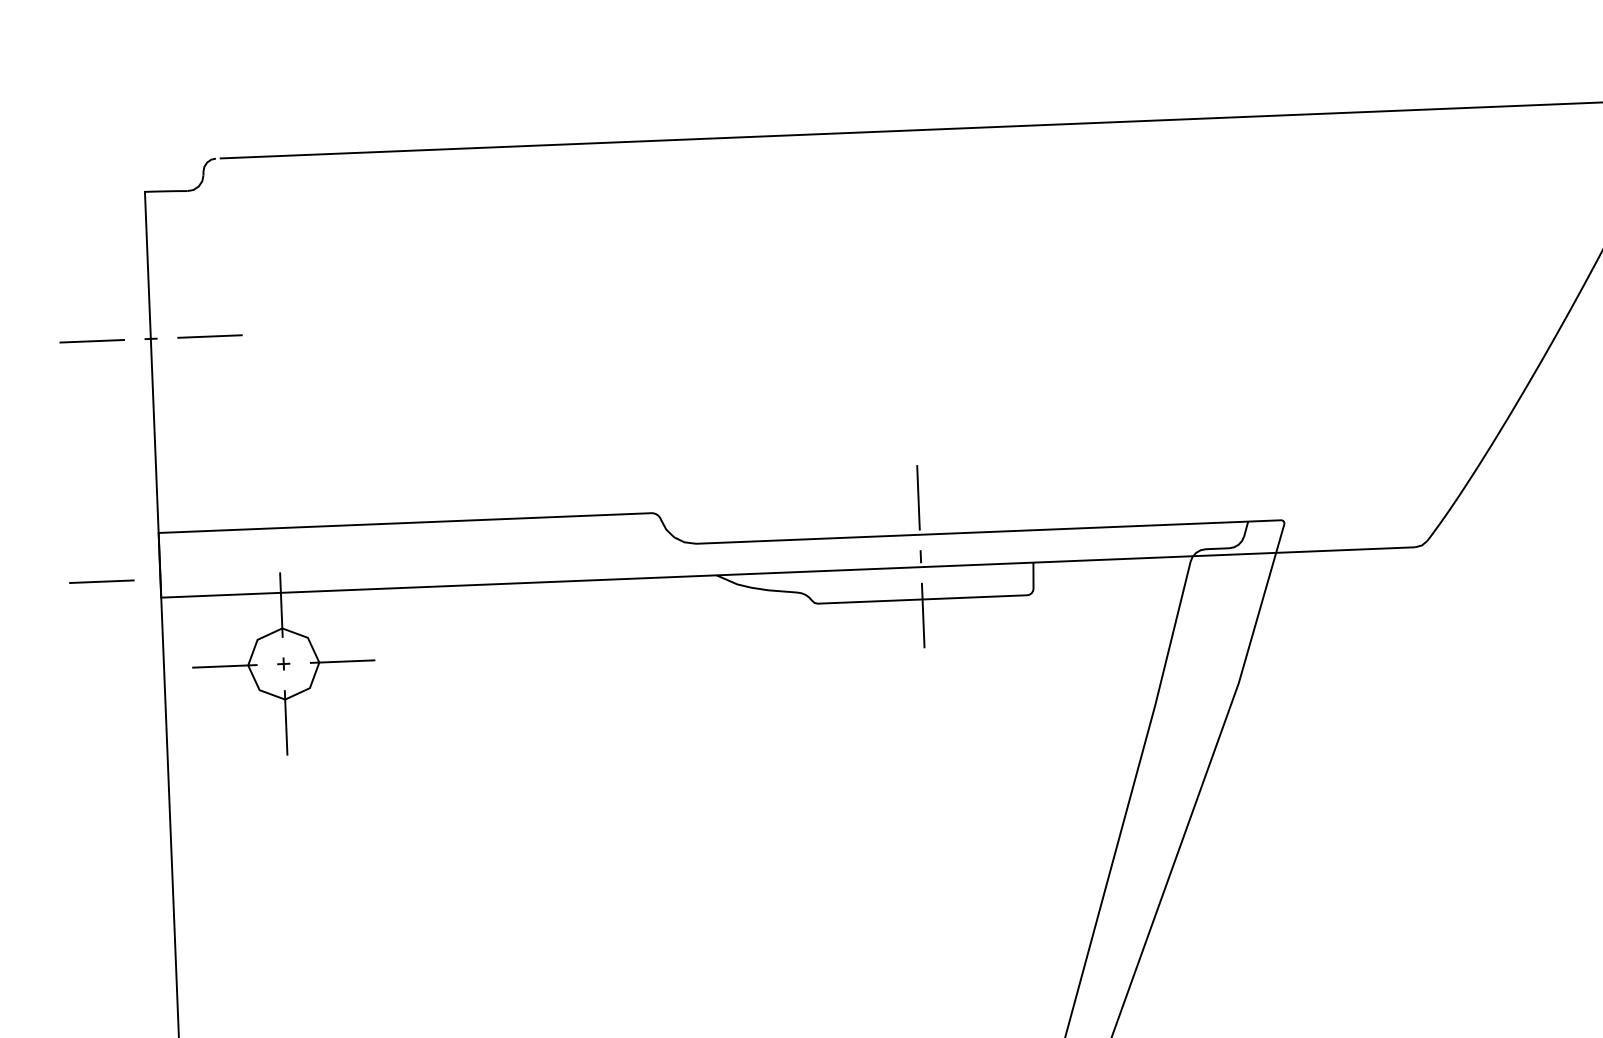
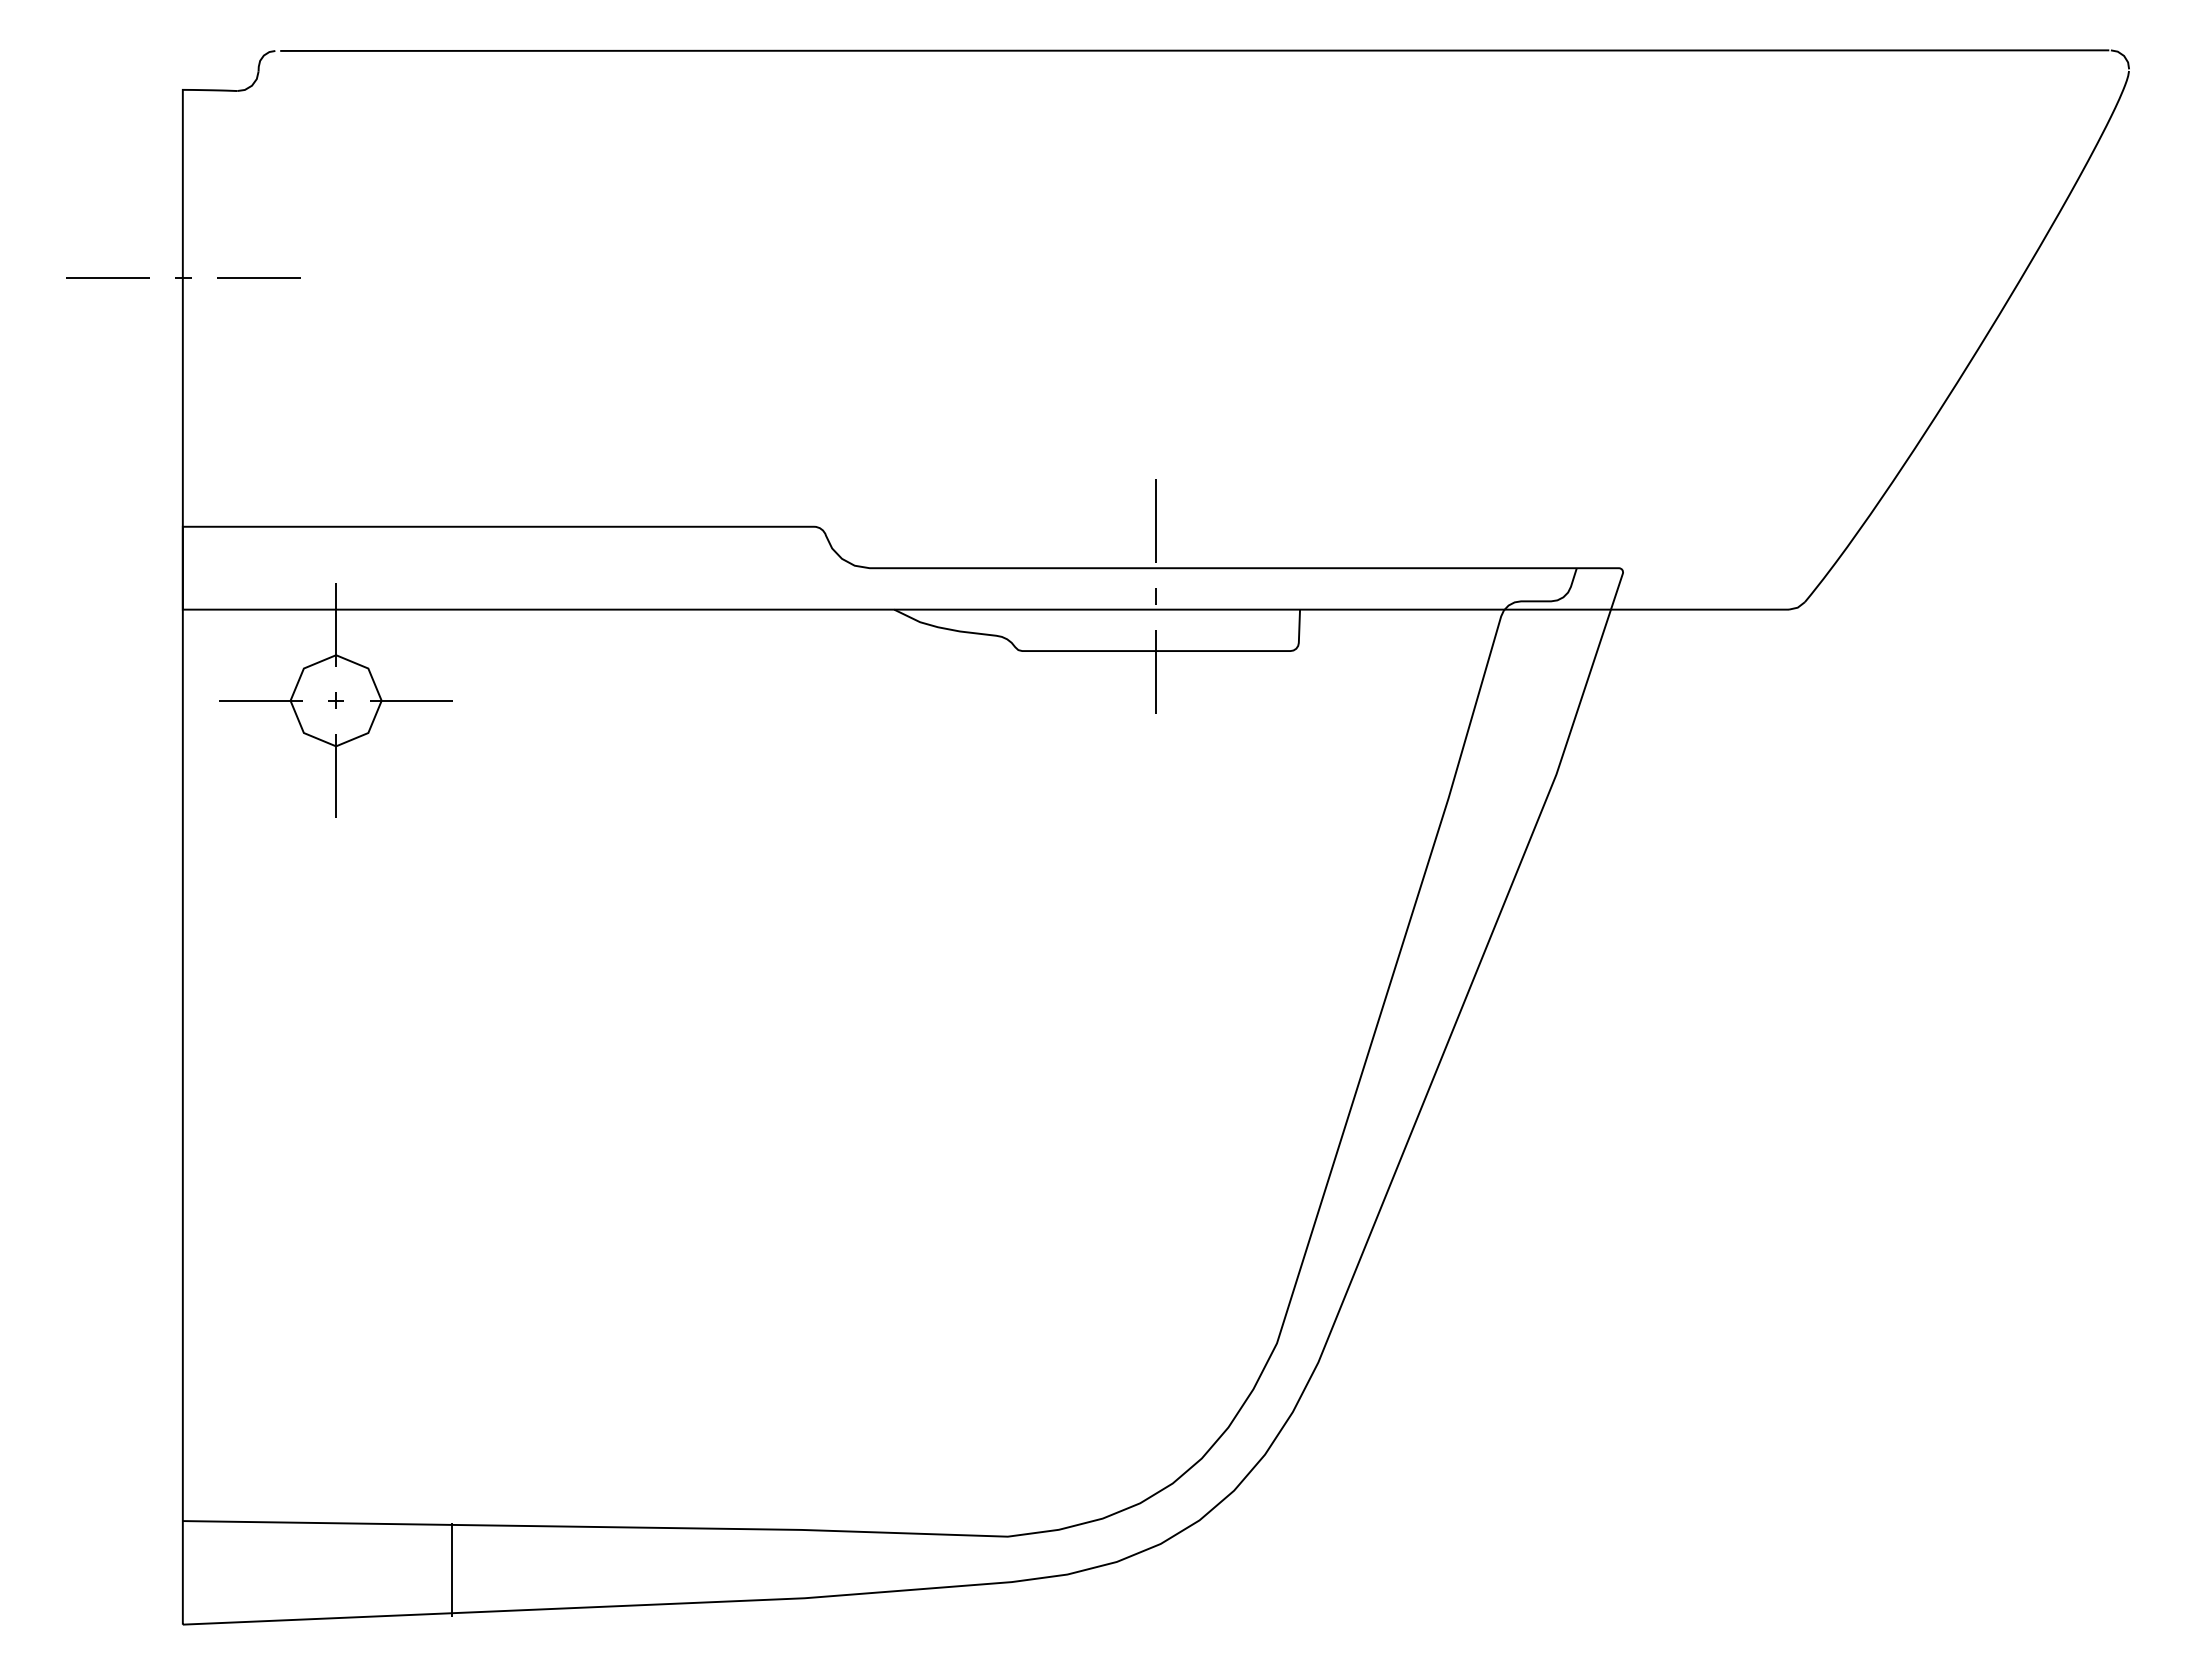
line: (101, 581) -> (107, 585), removed

